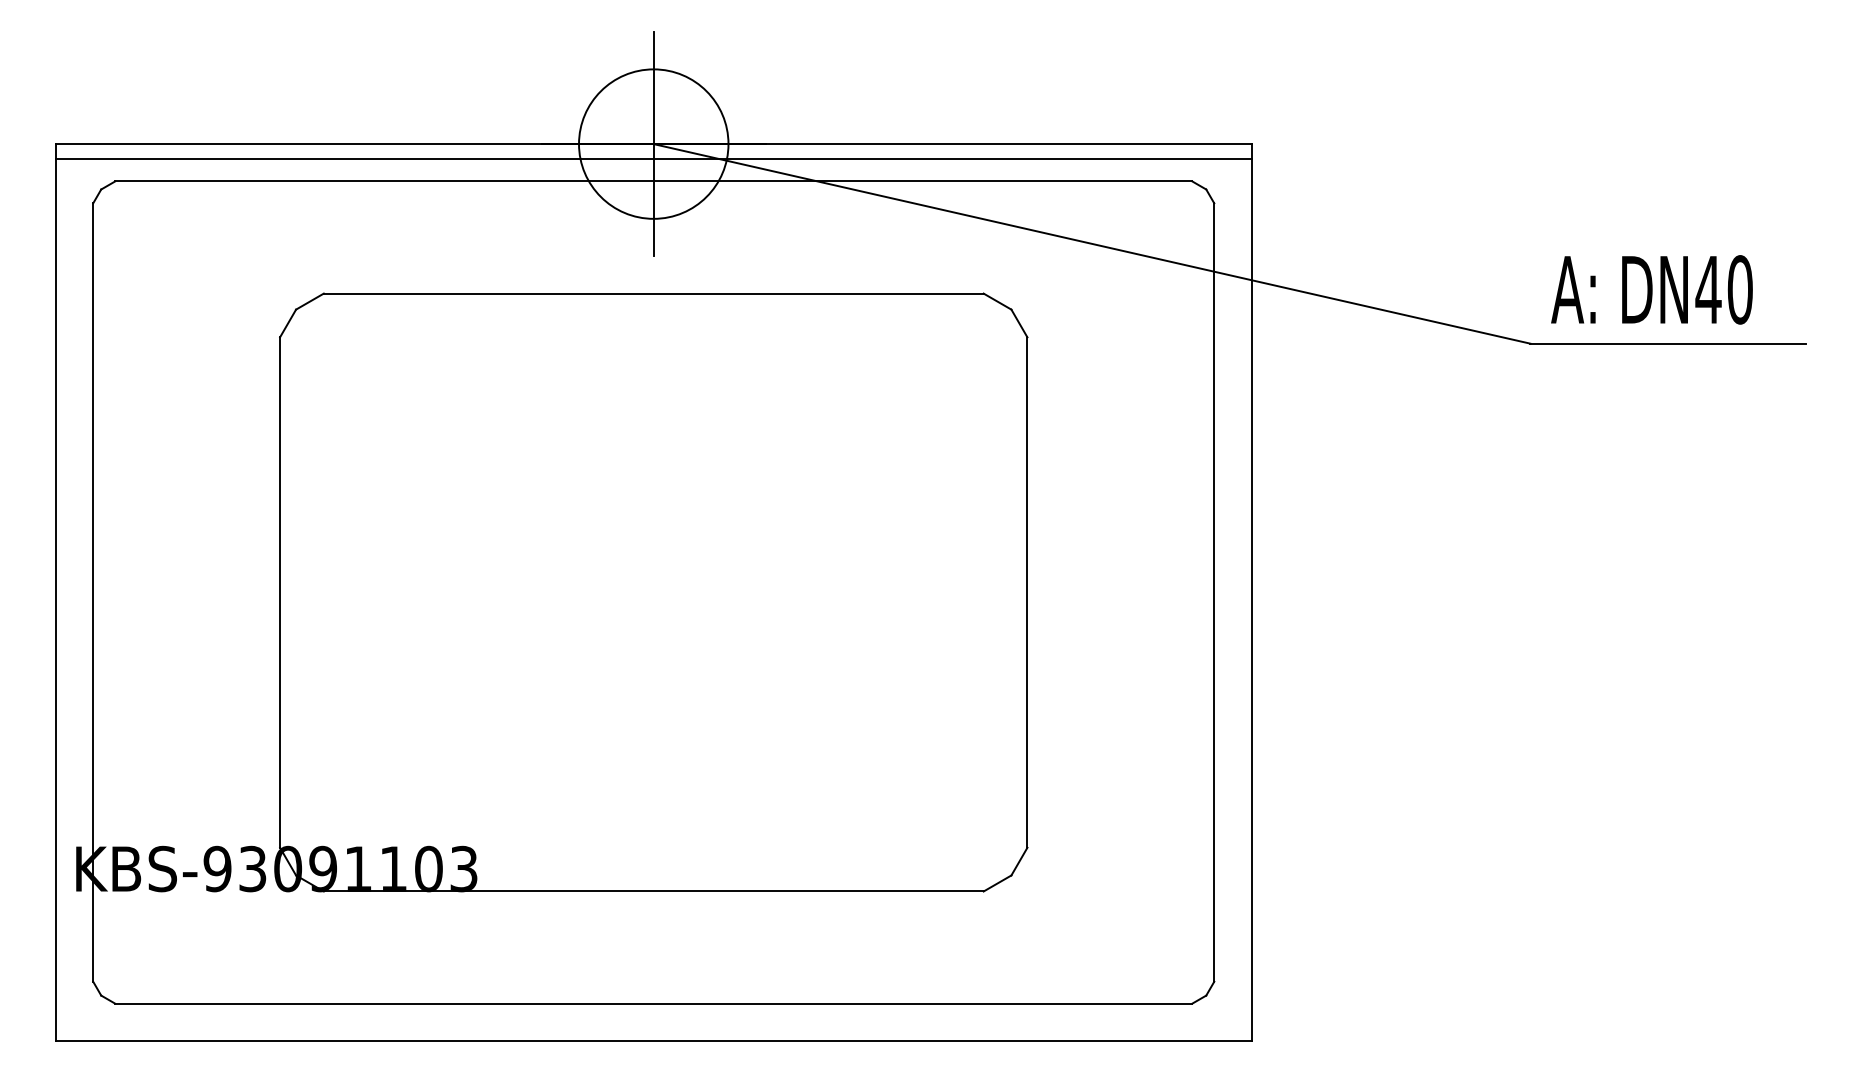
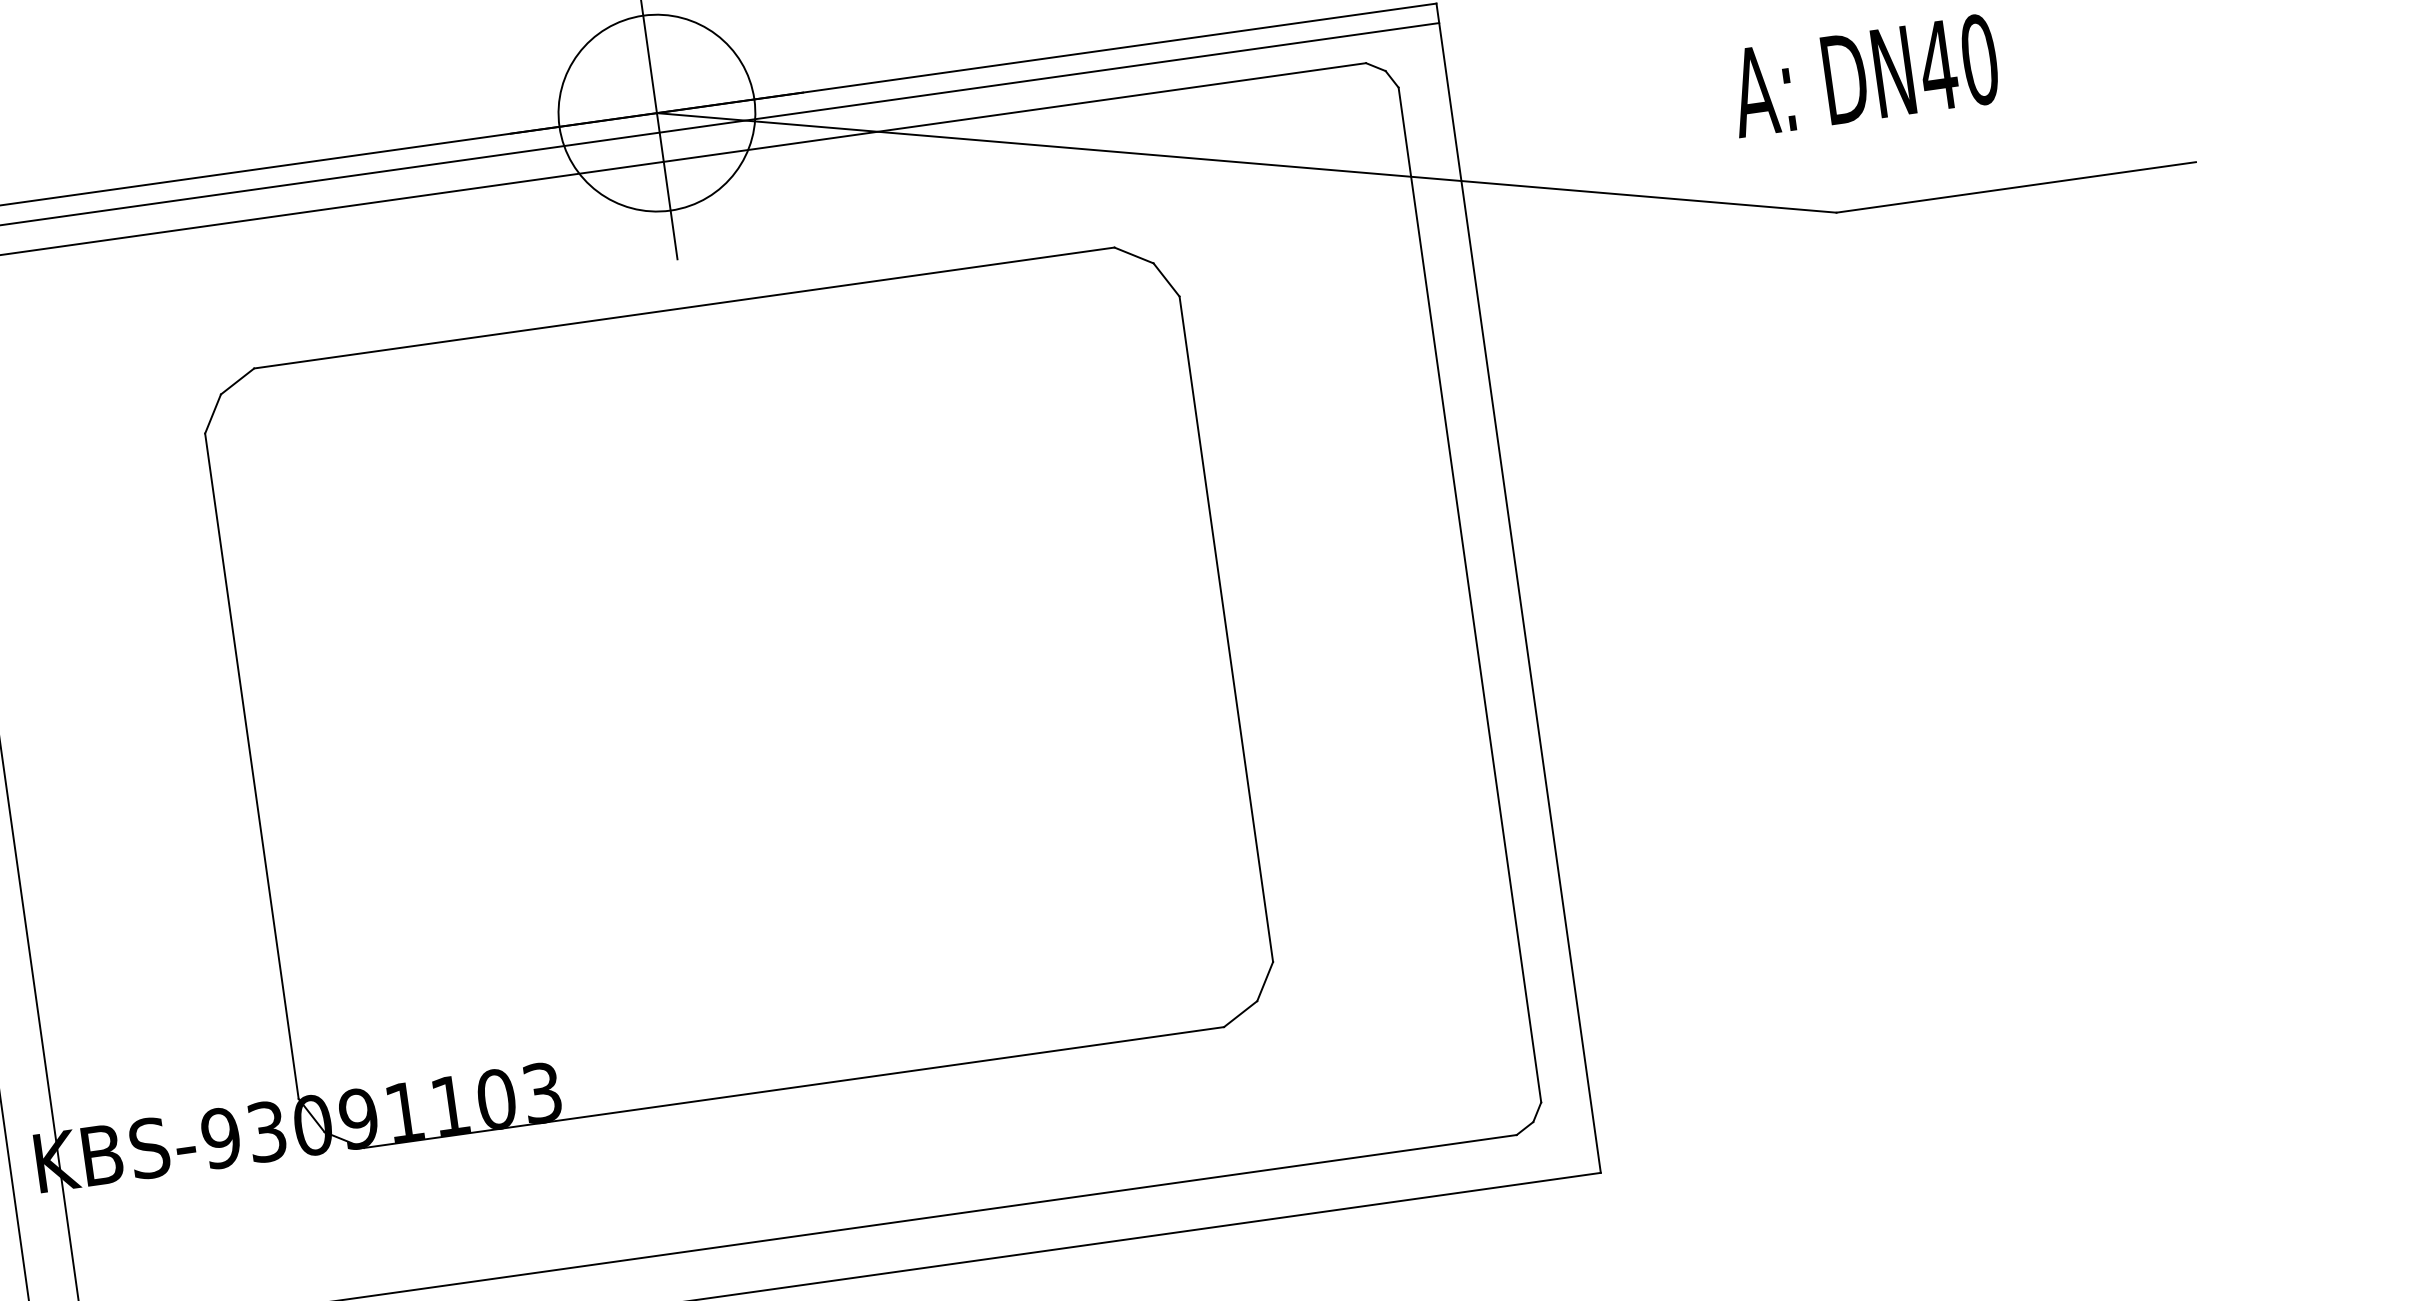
text: (1651, 289) -> (1863, 75), moved

